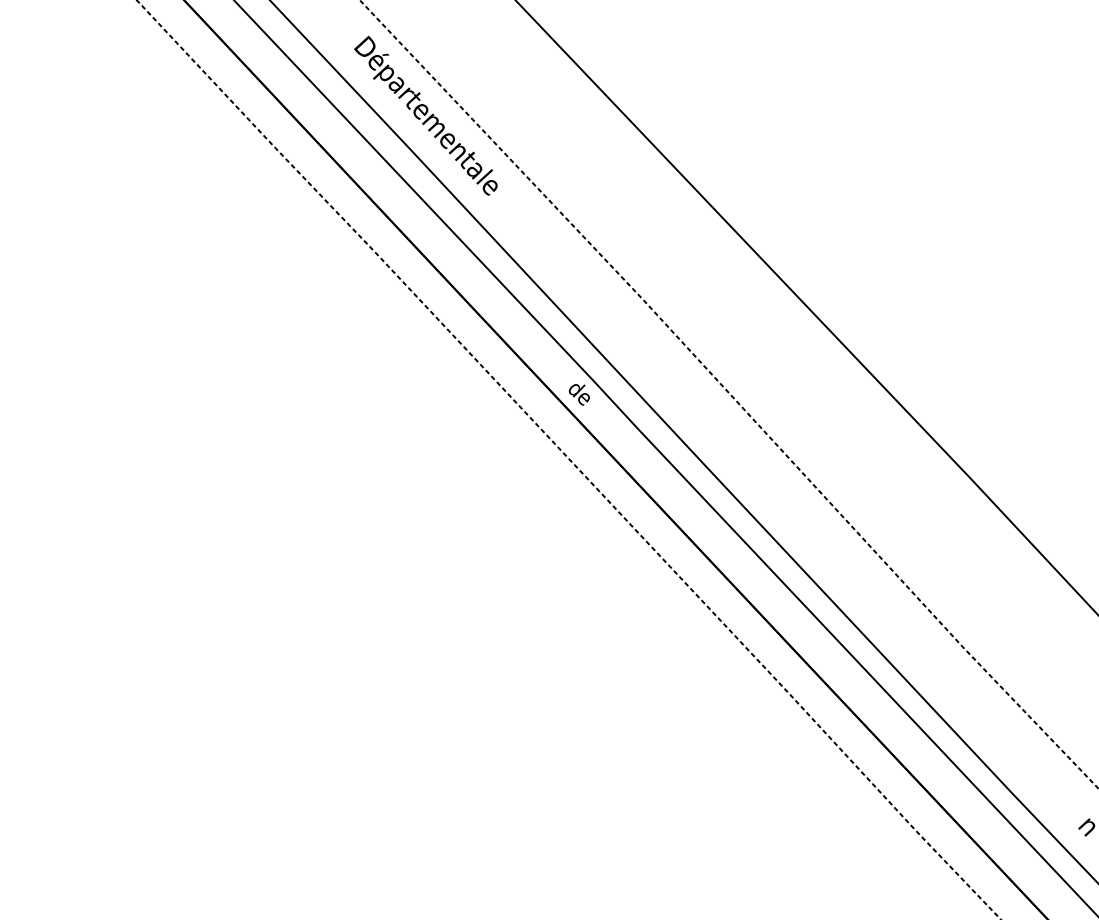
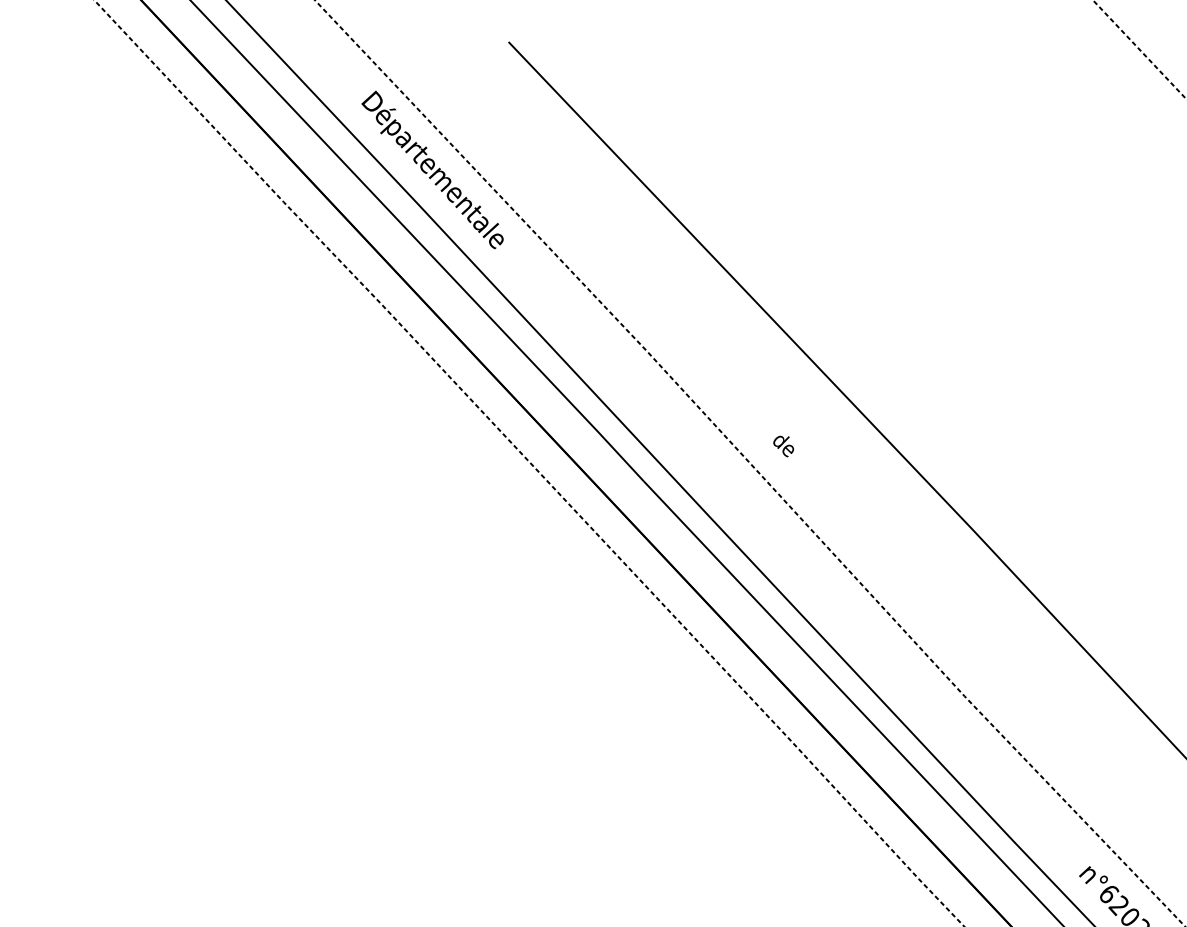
text: (579, 394) -> (783, 446), moved

